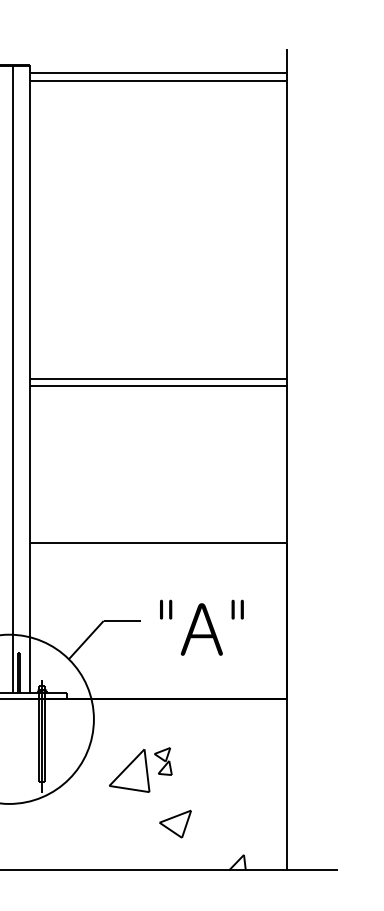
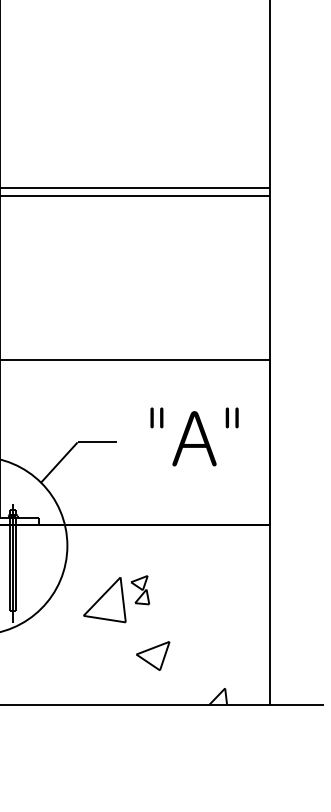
text: (201, 627) -> (194, 436), moved

